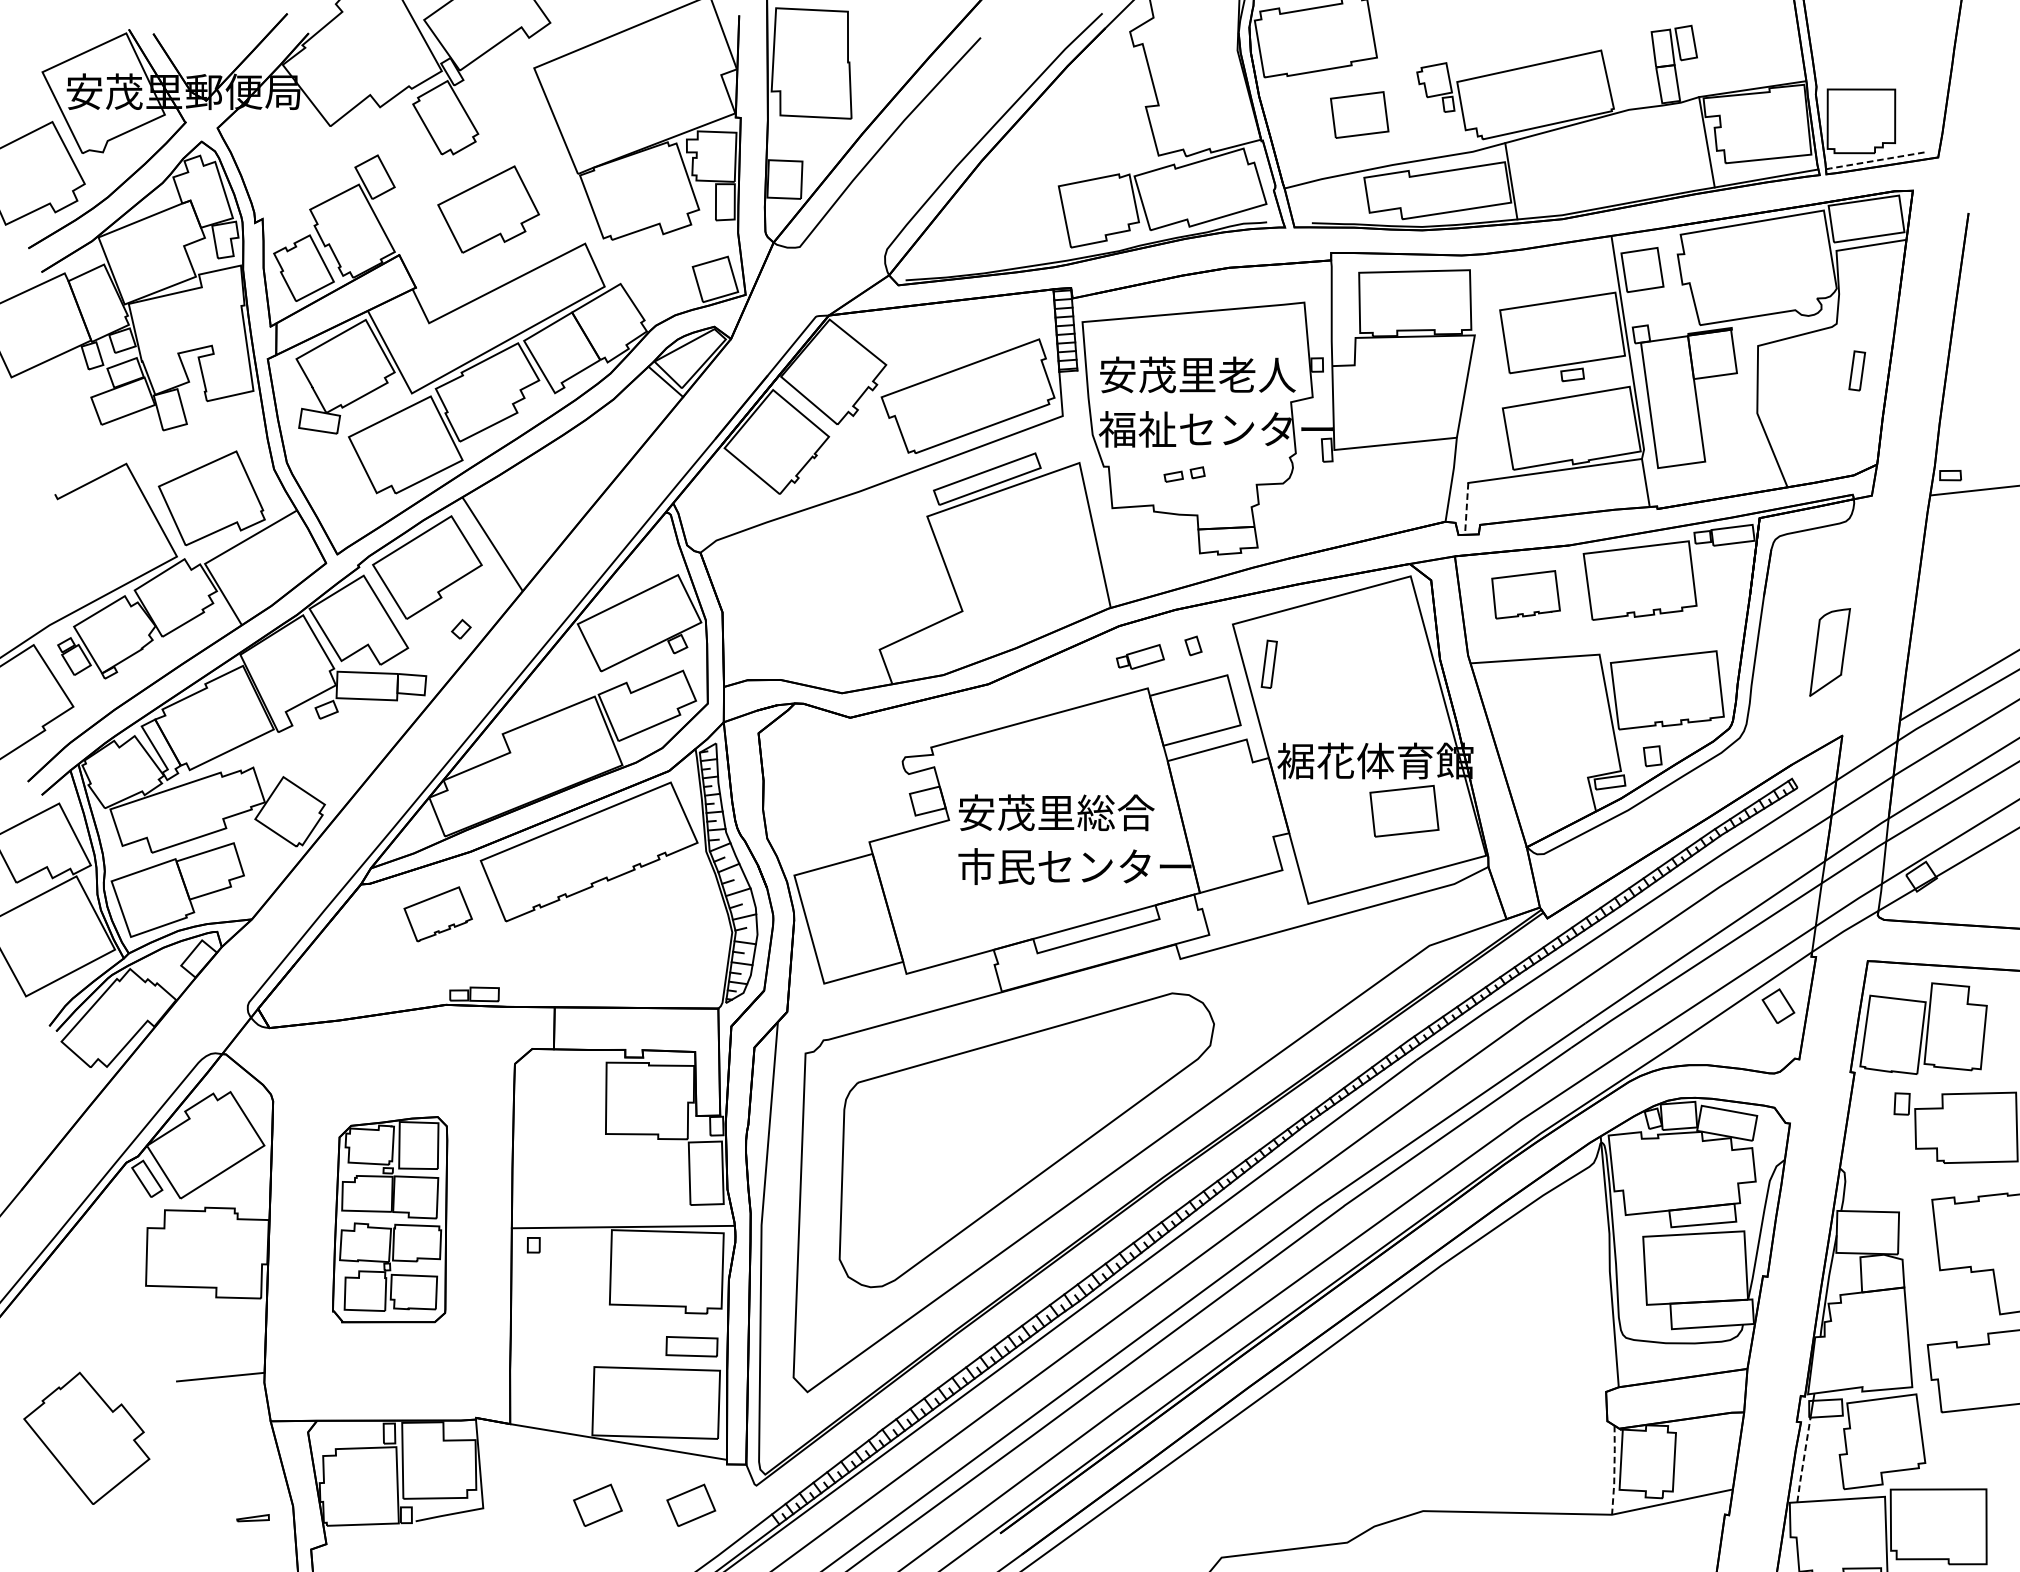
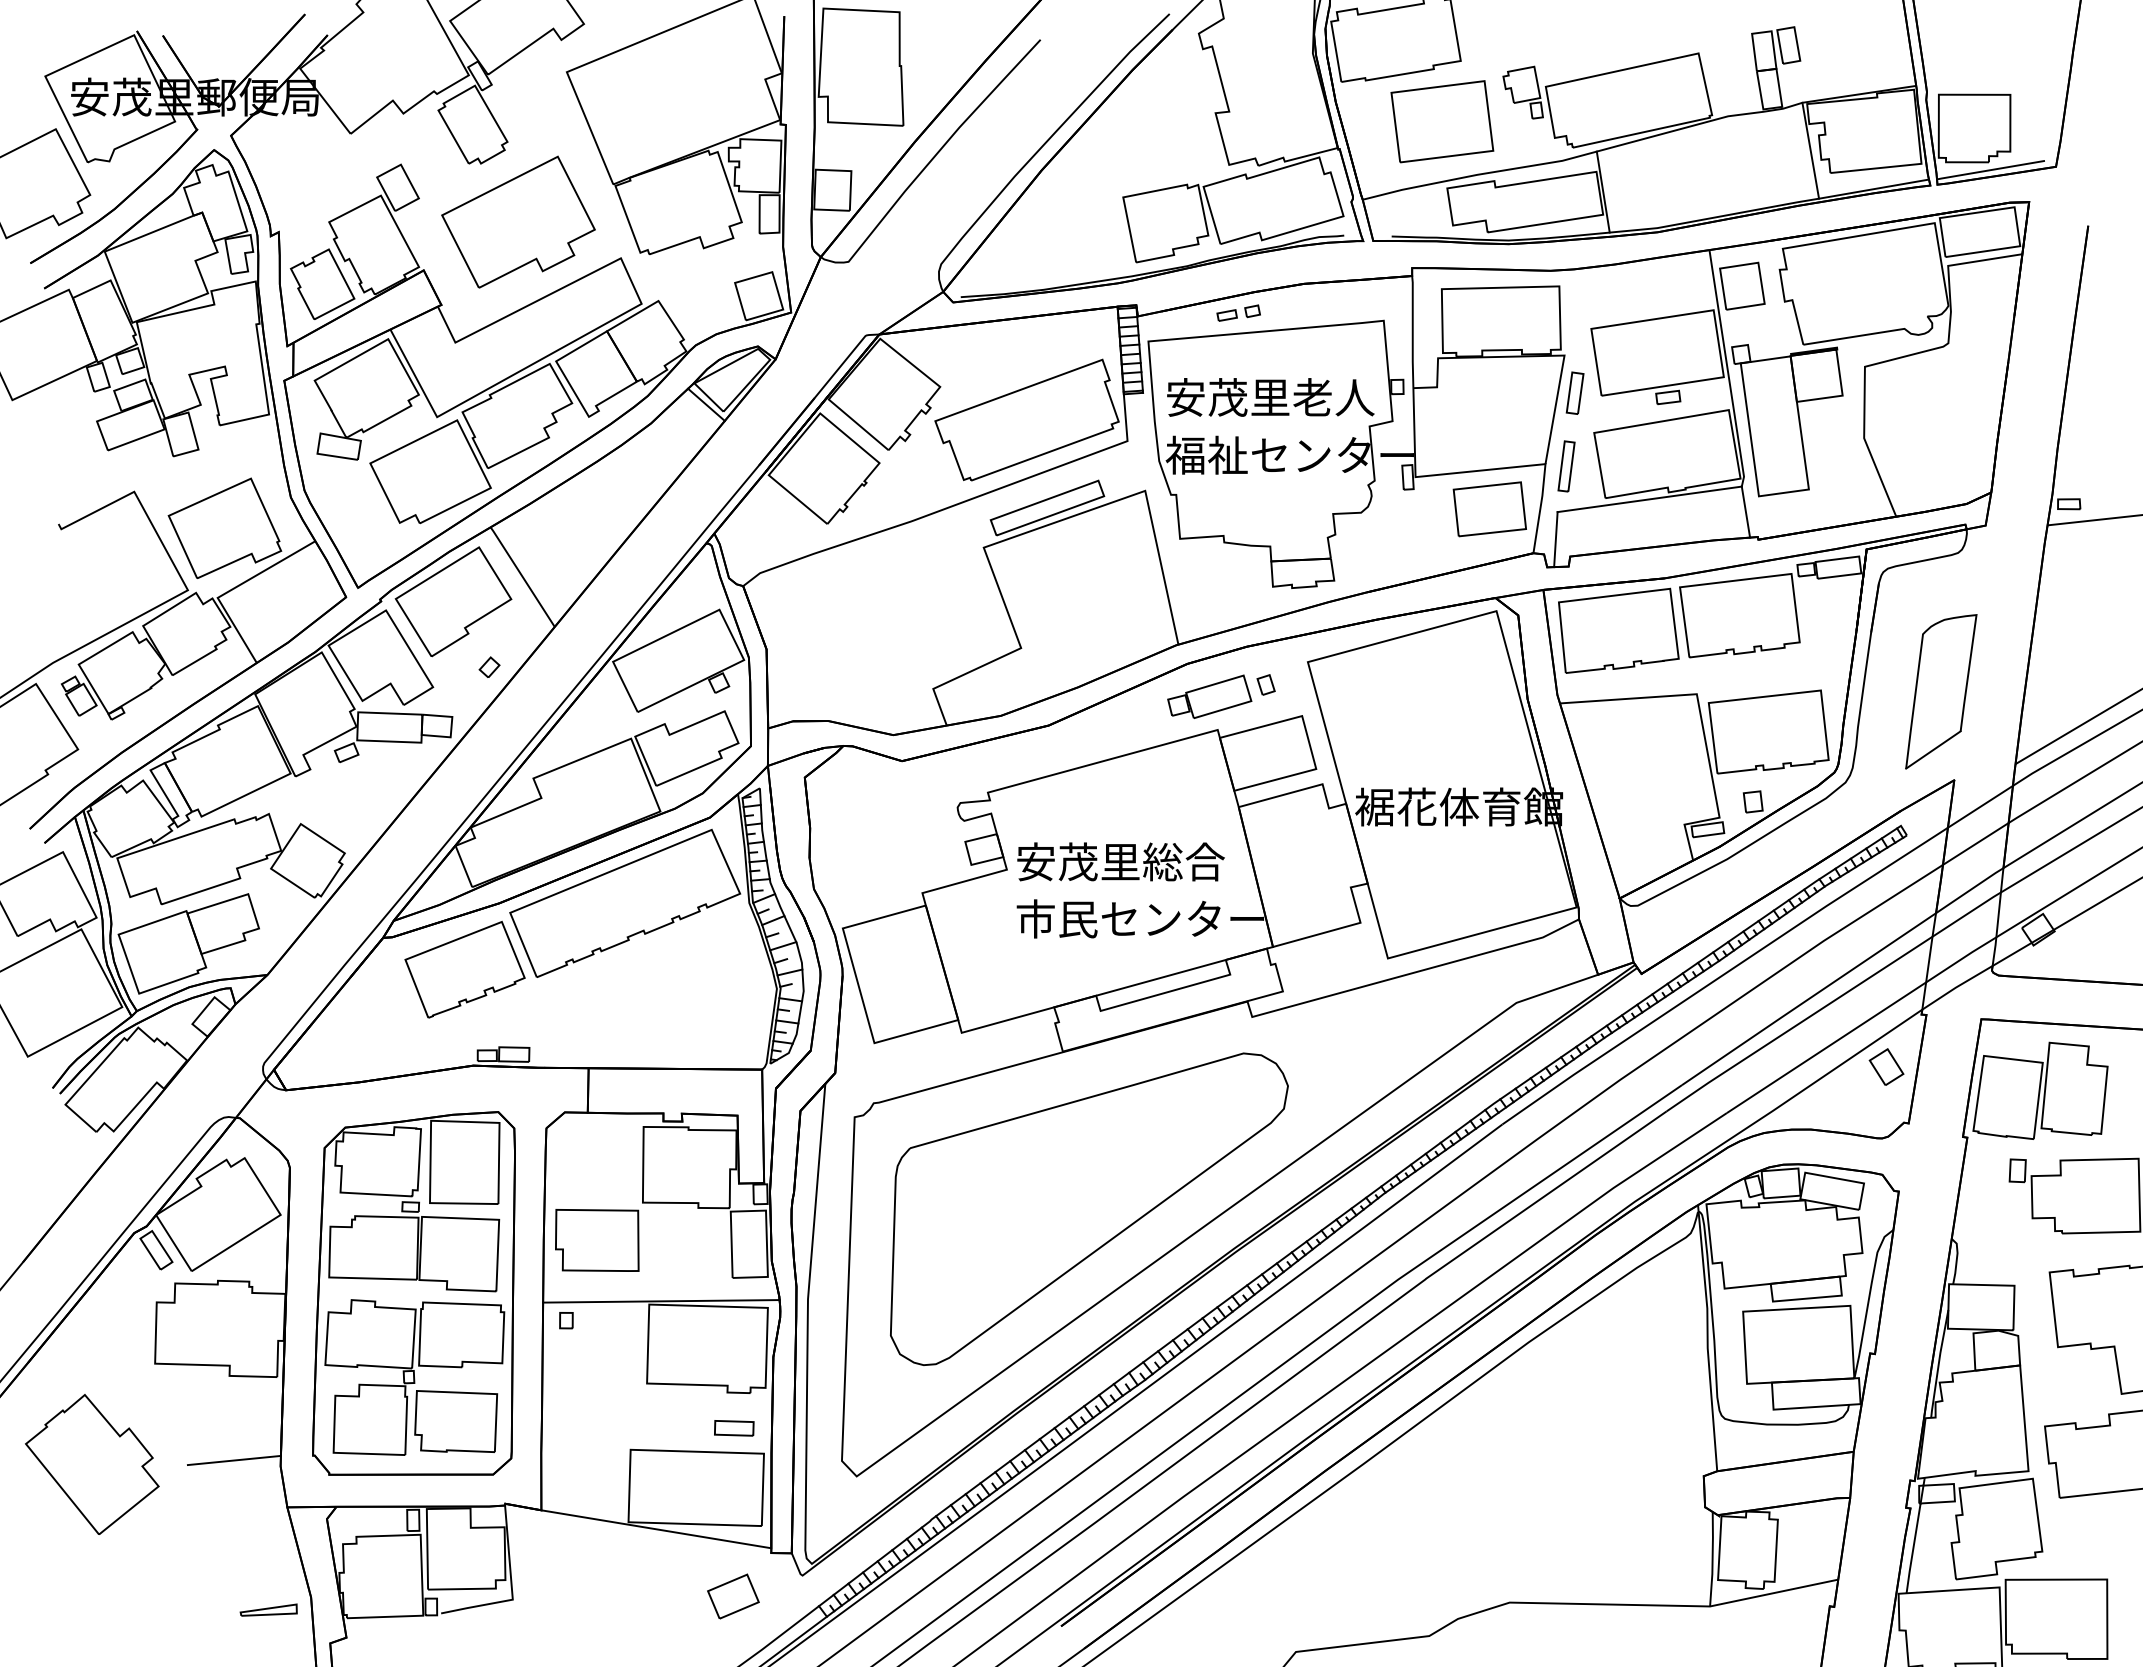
part: (1359, 114) -> (1442, 121), size x1.67
line: (1876, 160) -> (1990, 170), dashed -> solid
part: (488, 209) -> (518, 221), size x1.43
part: (1856, 370) -> (1574, 392), moved
part: (1184, 473) -> (1238, 312), moved
line: (1466, 508) -> (1555, 539), dashed -> solid
part: (1525, 594) -> (1618, 630), size x1.67
part: (1830, 652) -> (1941, 691), size x1.67
part: (1140, 656) -> (1209, 696), size x1.67
part: (1269, 664) -> (1566, 466), moved
part: (1404, 811) -> (1489, 509), moved
part: (437, 914) -> (464, 969), size x1.67
part: (563, 1169) -> (597, 1240), added
part: (389, 1219) -> (413, 1293), size x1.67
part: (692, 1346) -> (734, 1428), size x0.71
part: (86, 1438) -> (92, 1464), moved
line: (1803, 1460) -> (1913, 1548), dashed -> solid
line: (1614, 1470) -> (1712, 1559), dashed -> solid
part: (597, 1505) -> (634, 1596), removed
part: (252, 1517) -> (268, 1609), size x1.67

